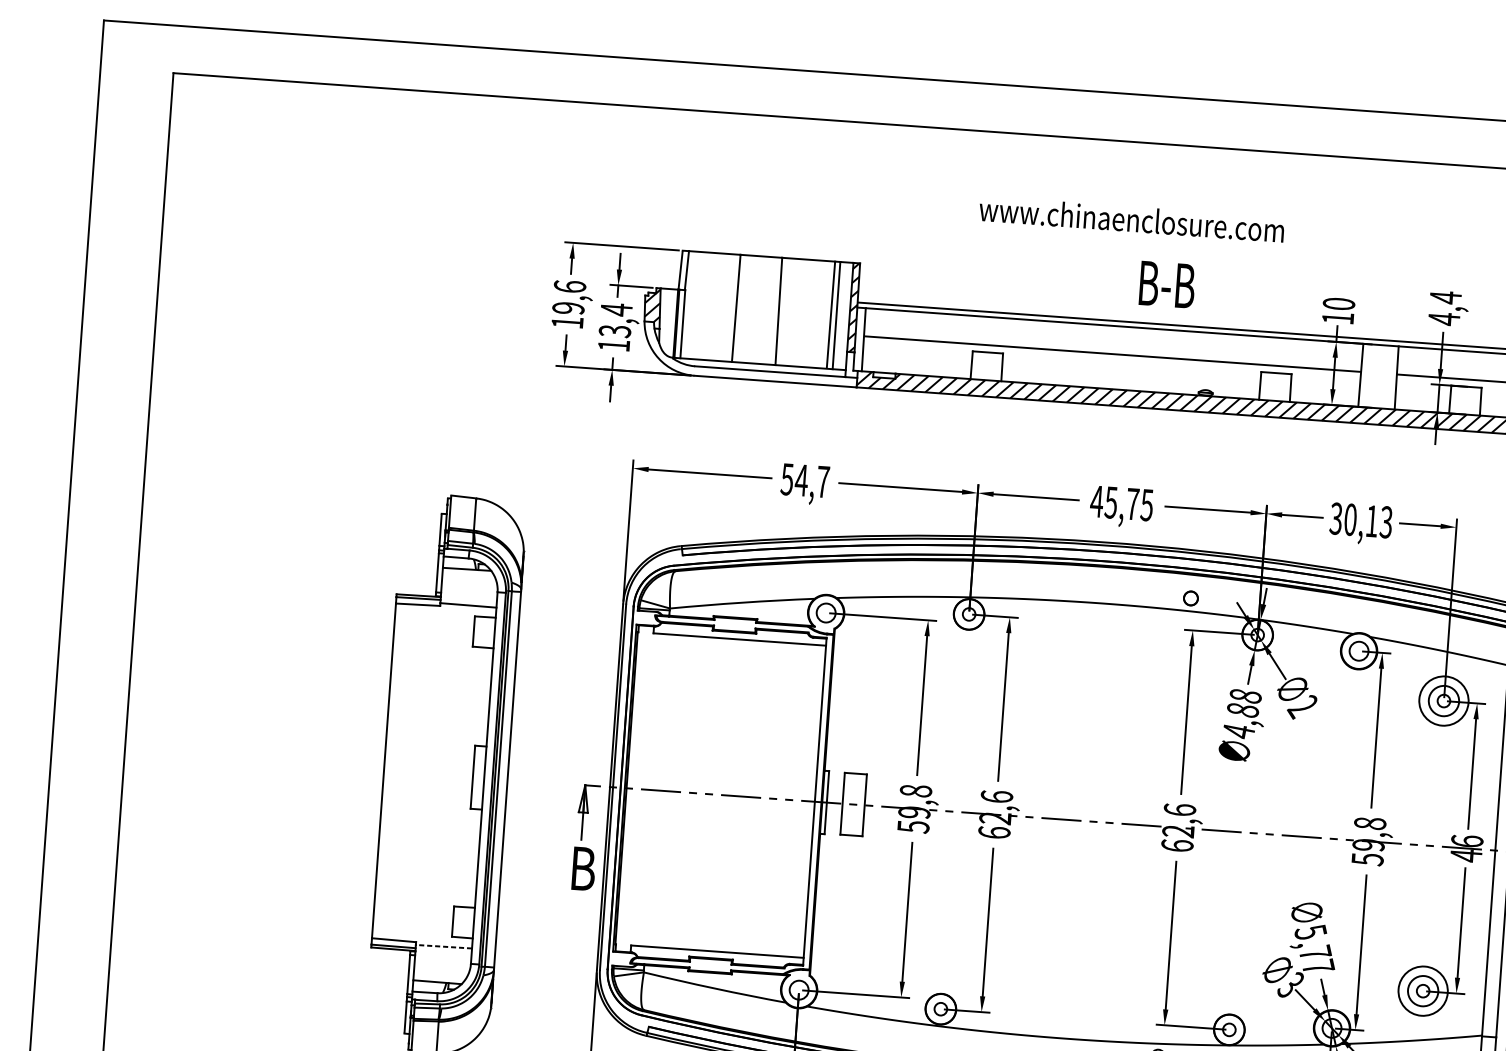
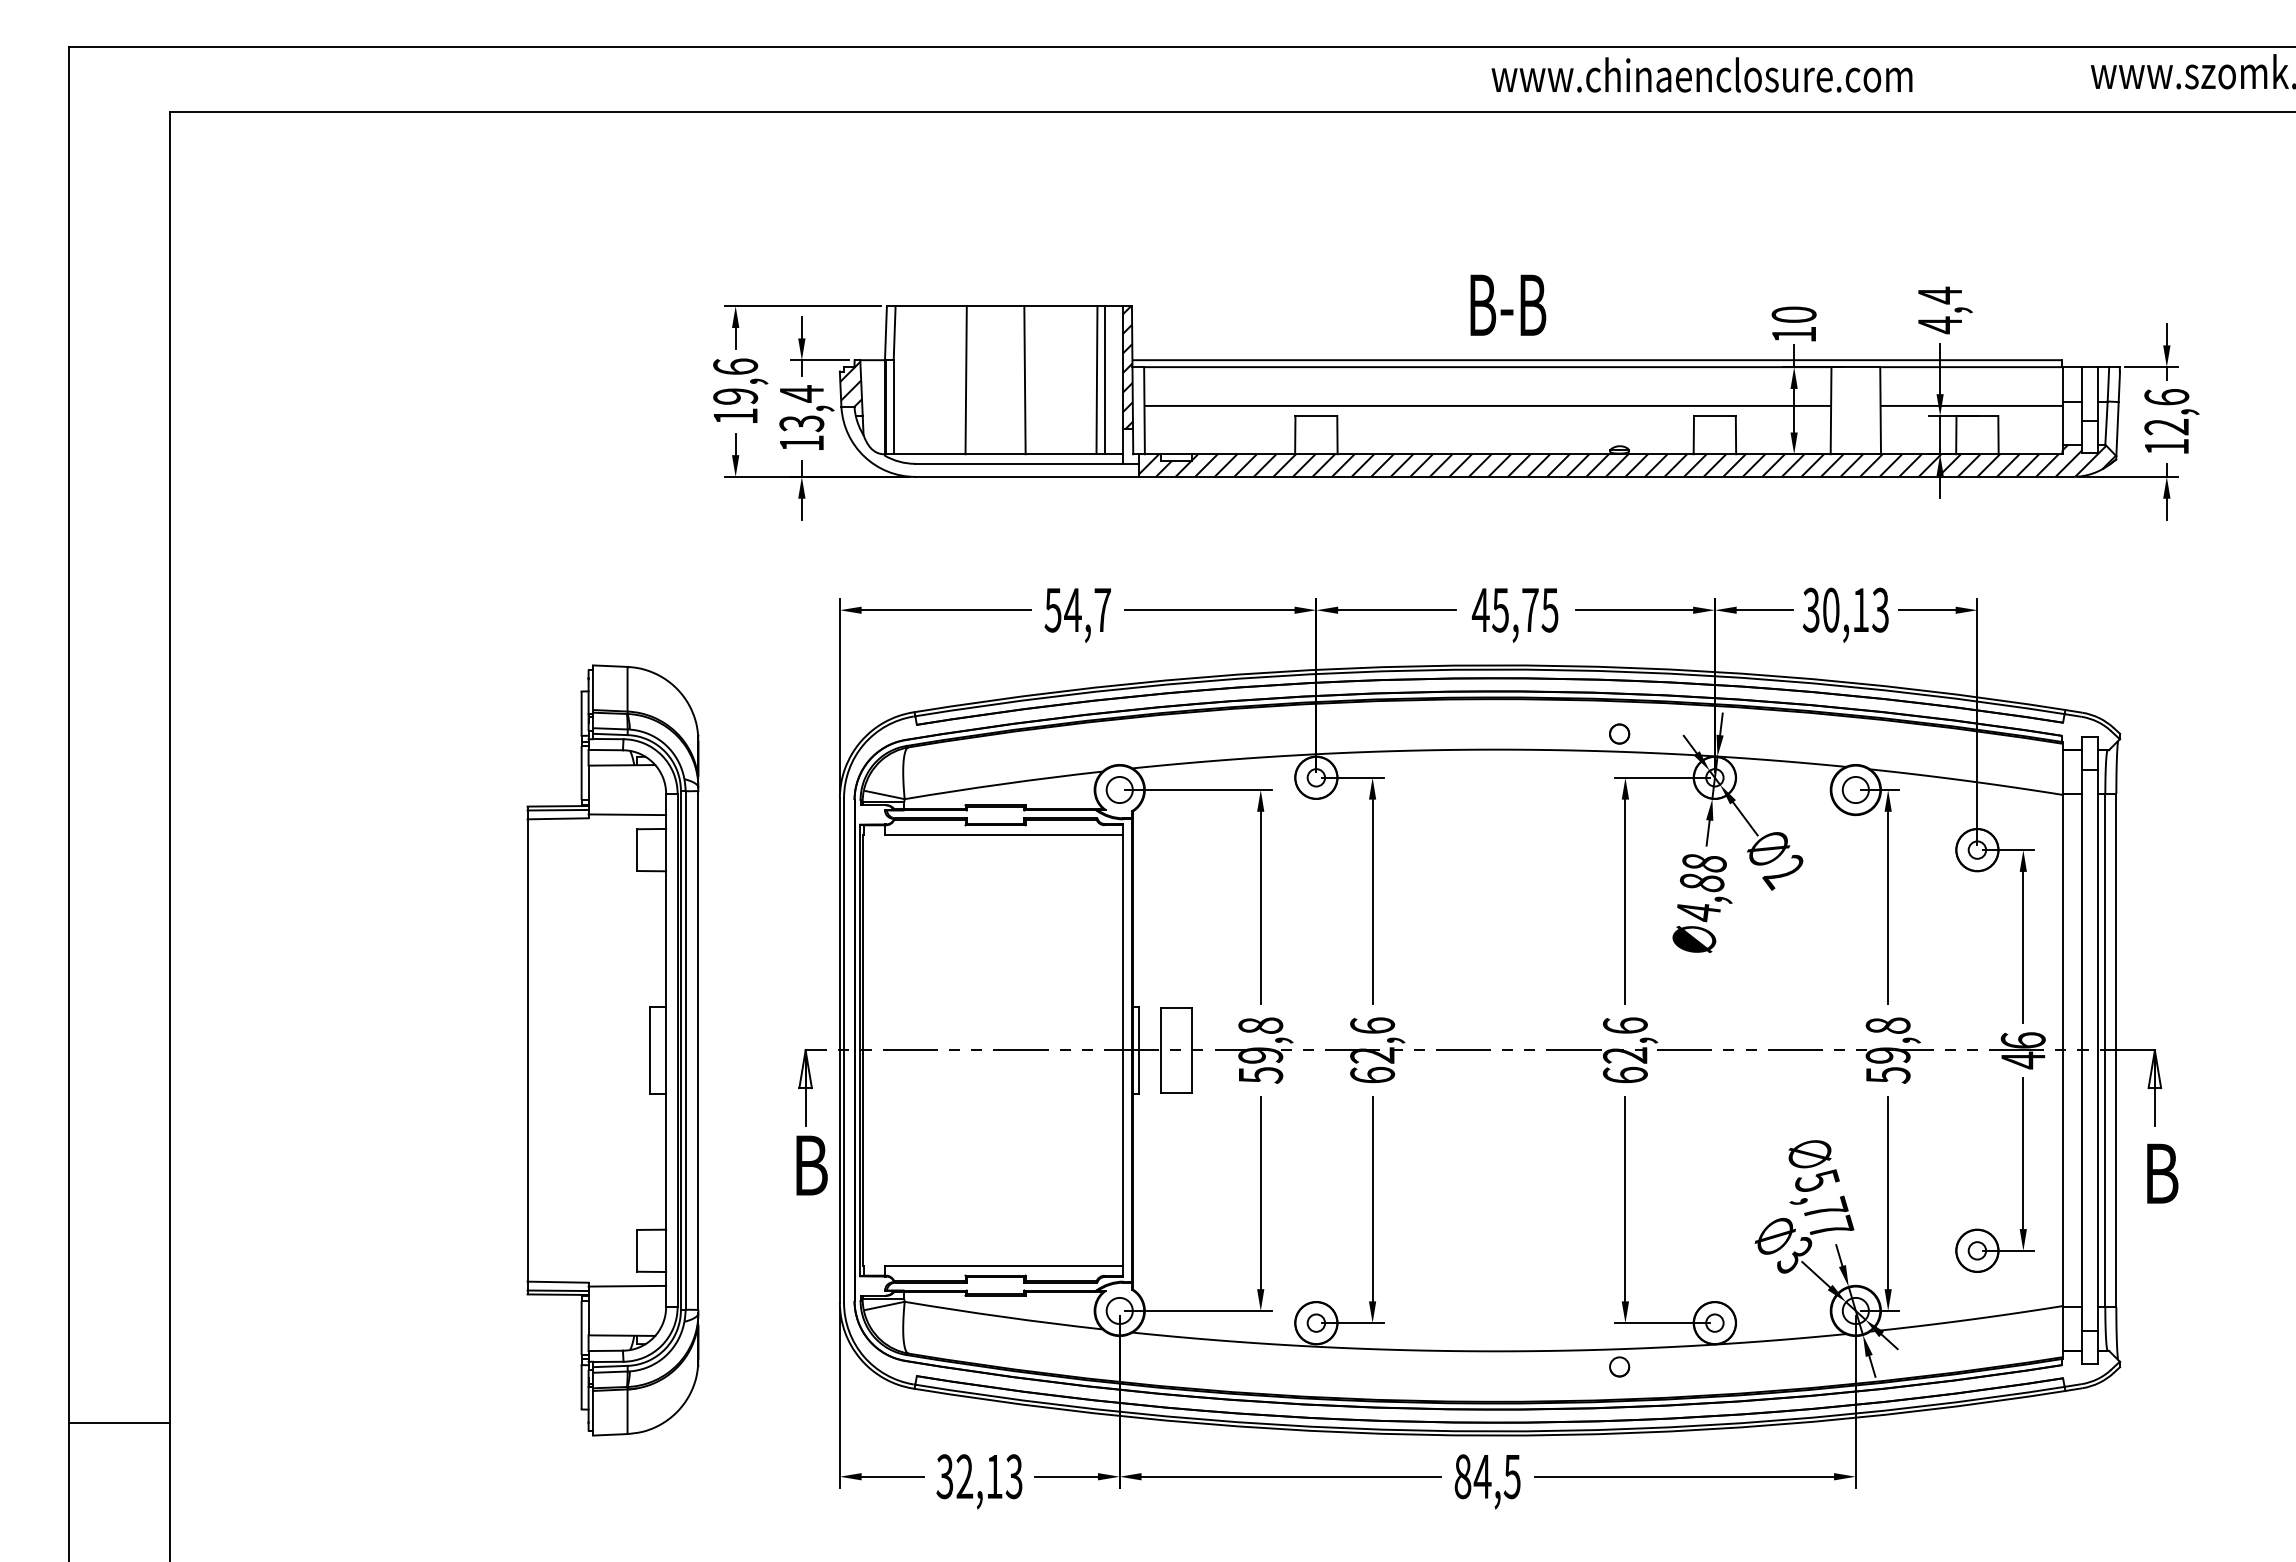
text: (1131, 219) -> (1701, 74), moved
text: (1167, 284) -> (1508, 304), moved
circle: (1444, 700) -> (1977, 849), size x0.62
line: (444, 946) -> (627, 1286), dashed -> solid
circle: (1423, 990) -> (1977, 1250), size x0.62
line: (68, 1019) -> (118, 1423), added

